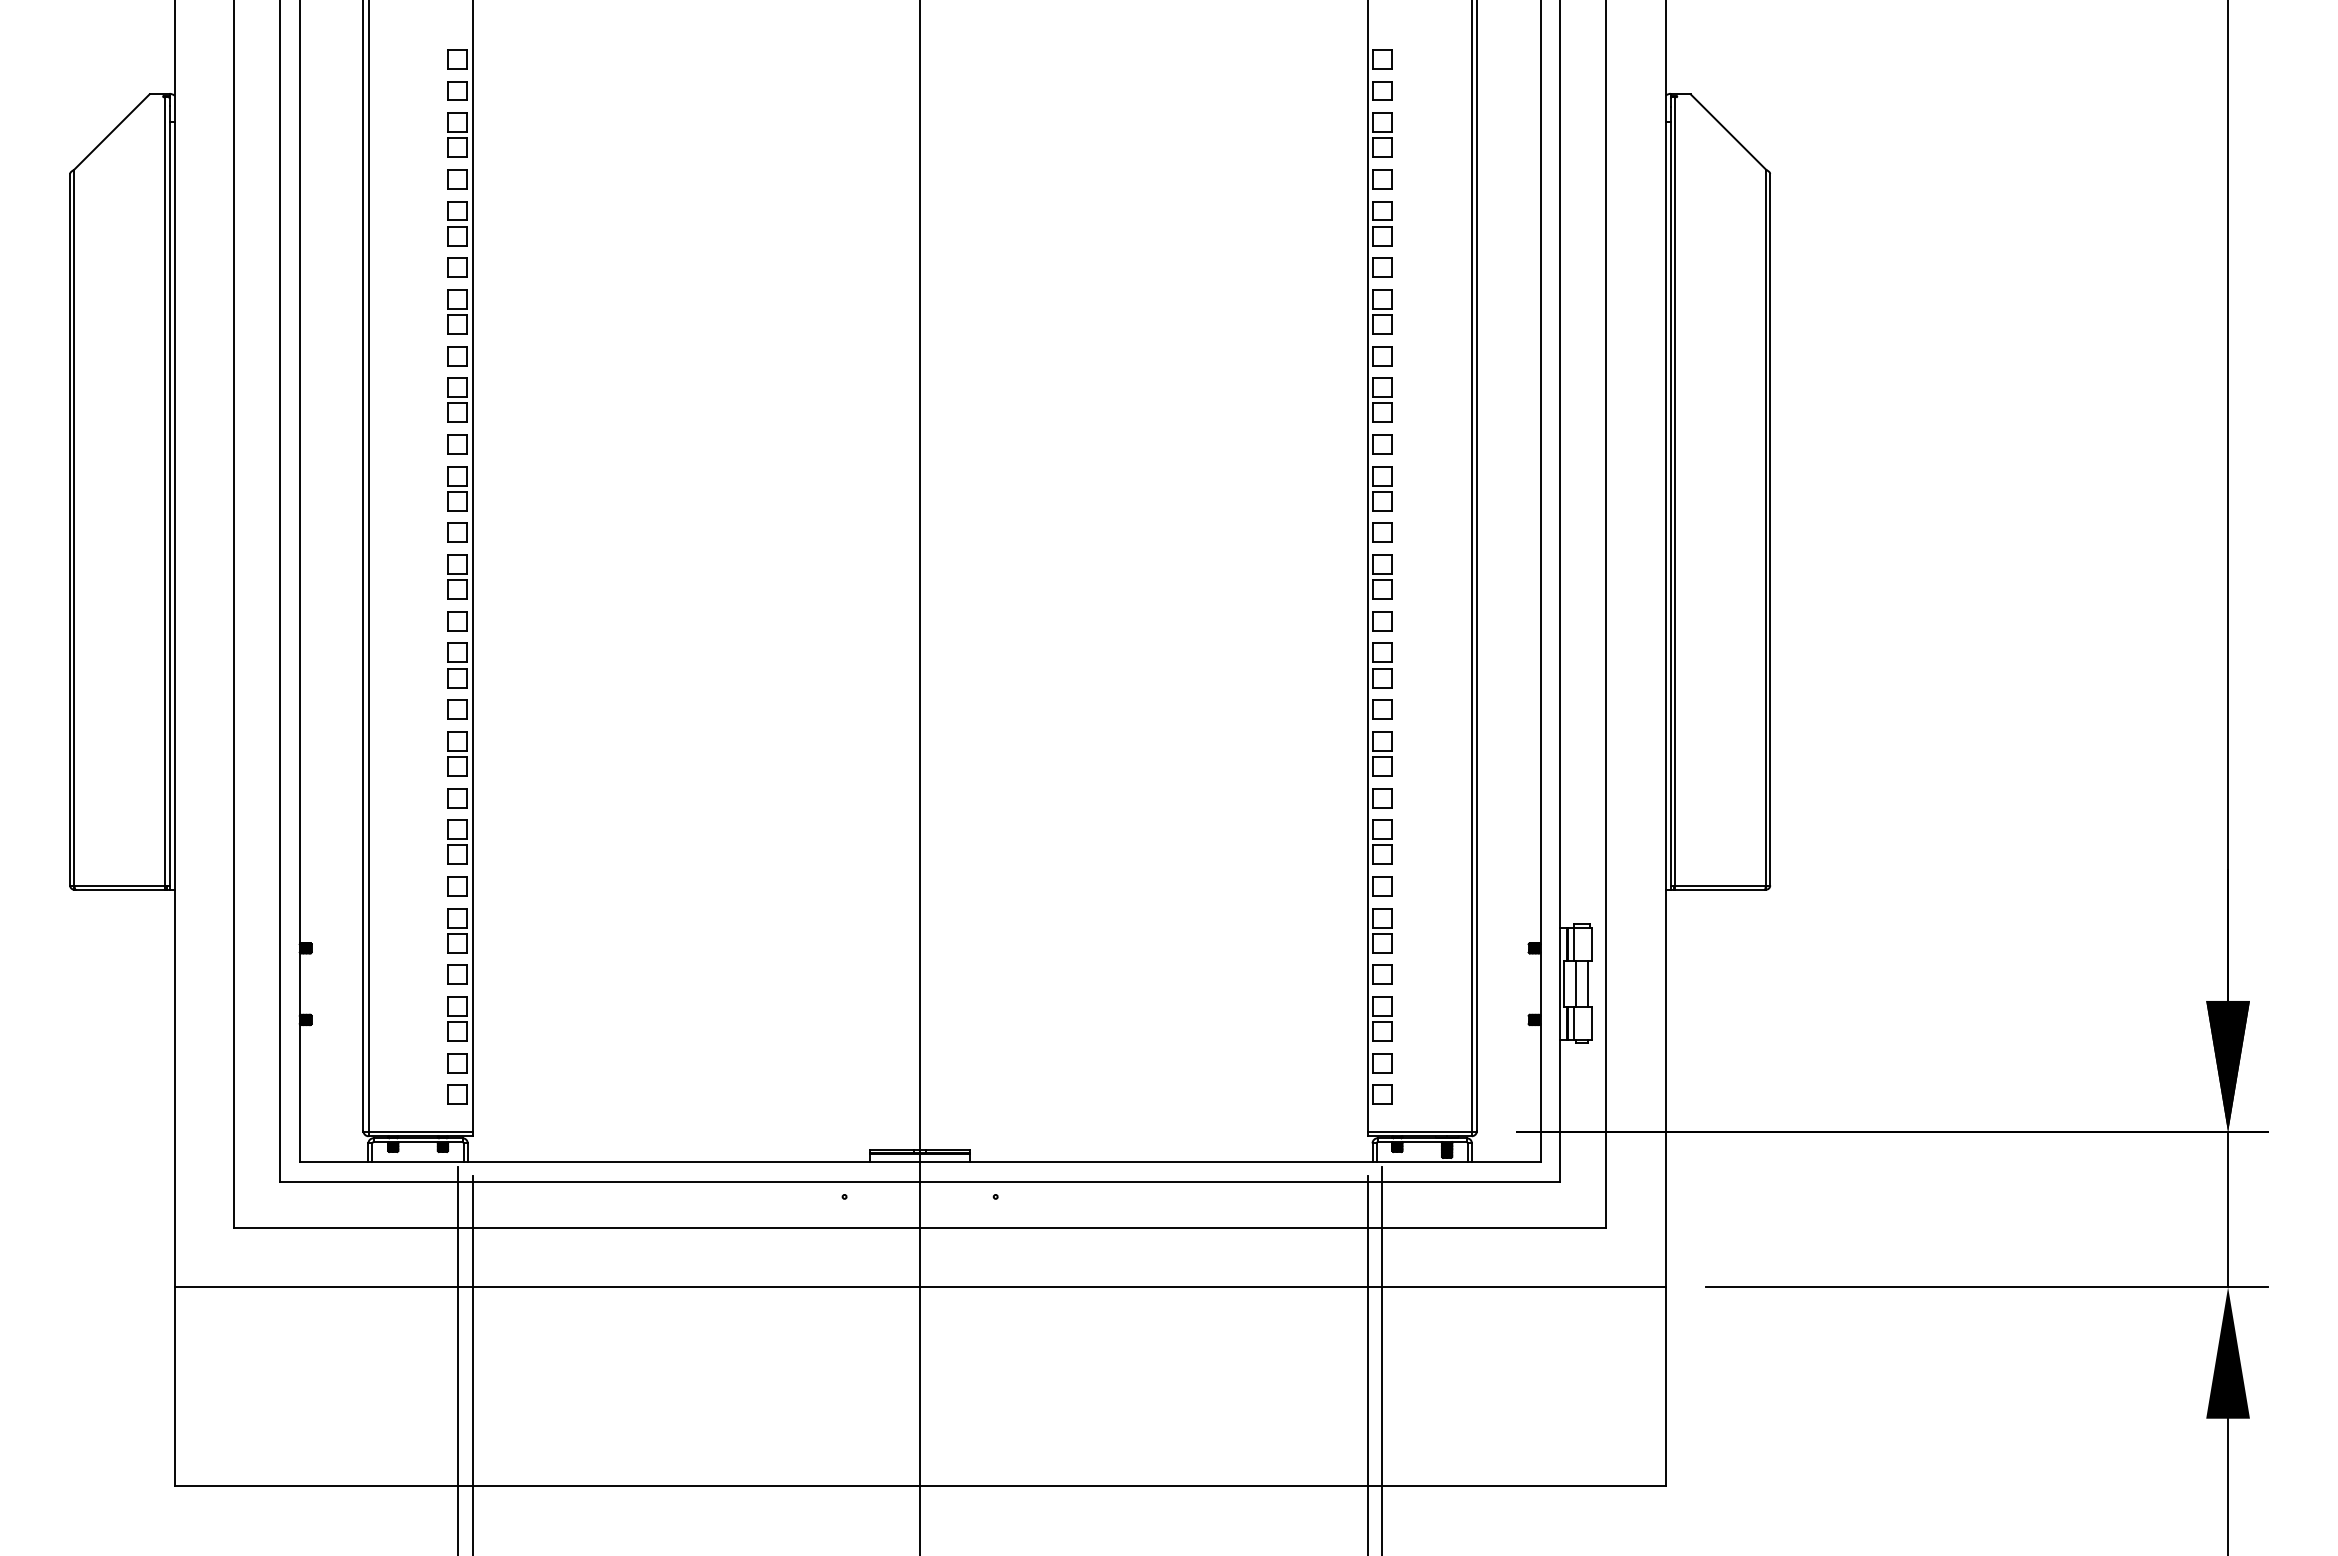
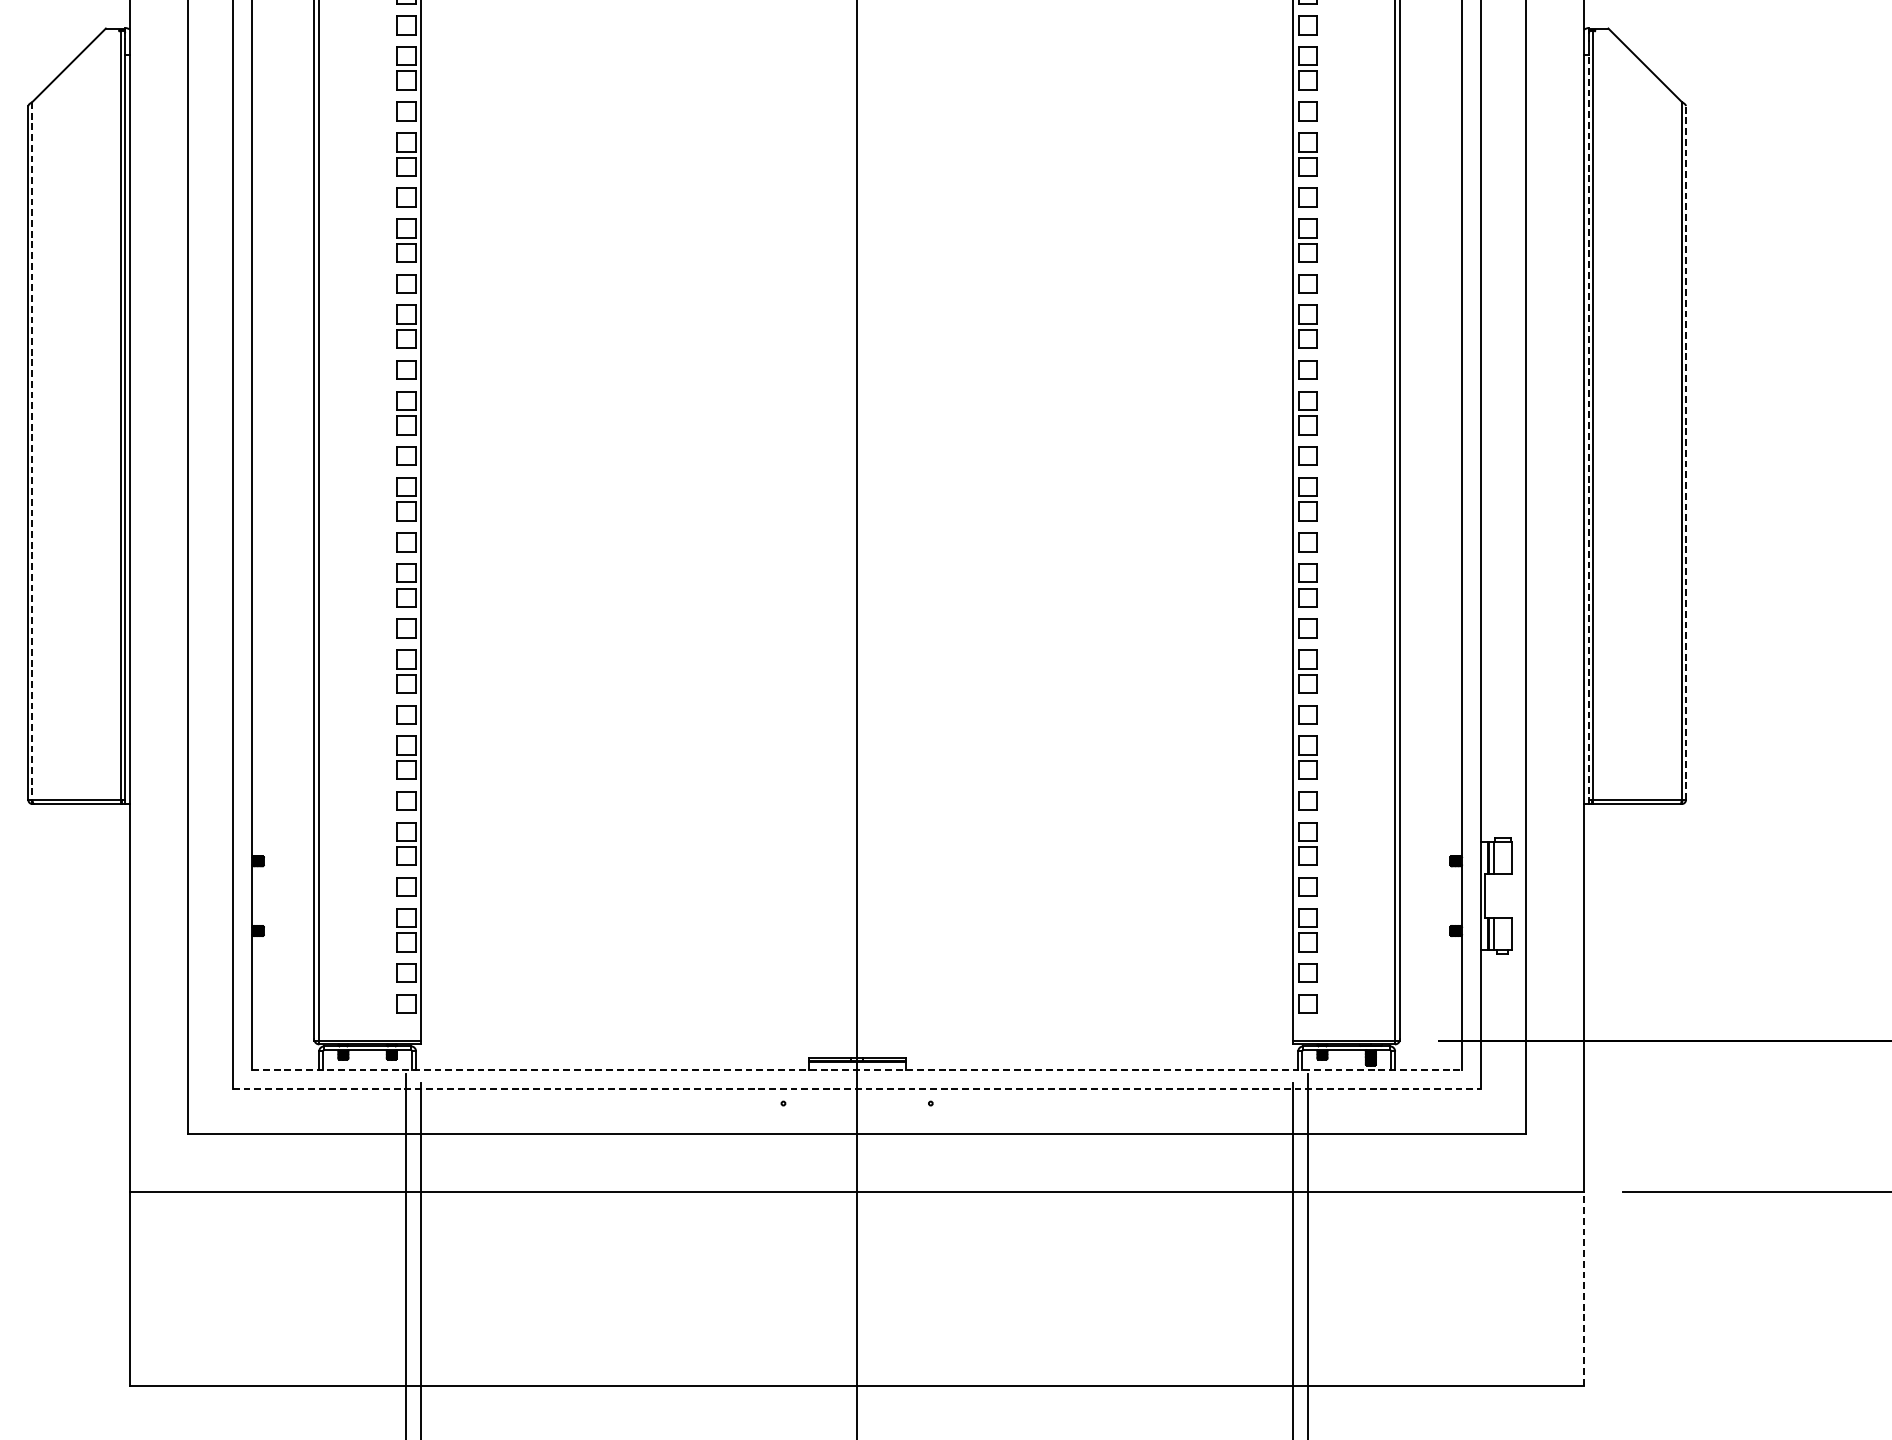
line: (1670, 505) -> (1588, 429), solid -> dashed
line: (74, 527) -> (32, 450), solid -> dashed
line: (1770, 529) -> (1686, 452), solid -> dashed
line: (1576, 984) -> (1497, 896), removed
line: (1588, 984) -> (1508, 896), removed
line: (920, 1162) -> (857, 1070), solid -> dashed
line: (920, 1181) -> (857, 1088), solid -> dashed
line: (1665, 1386) -> (1583, 1288), solid -> dashed

